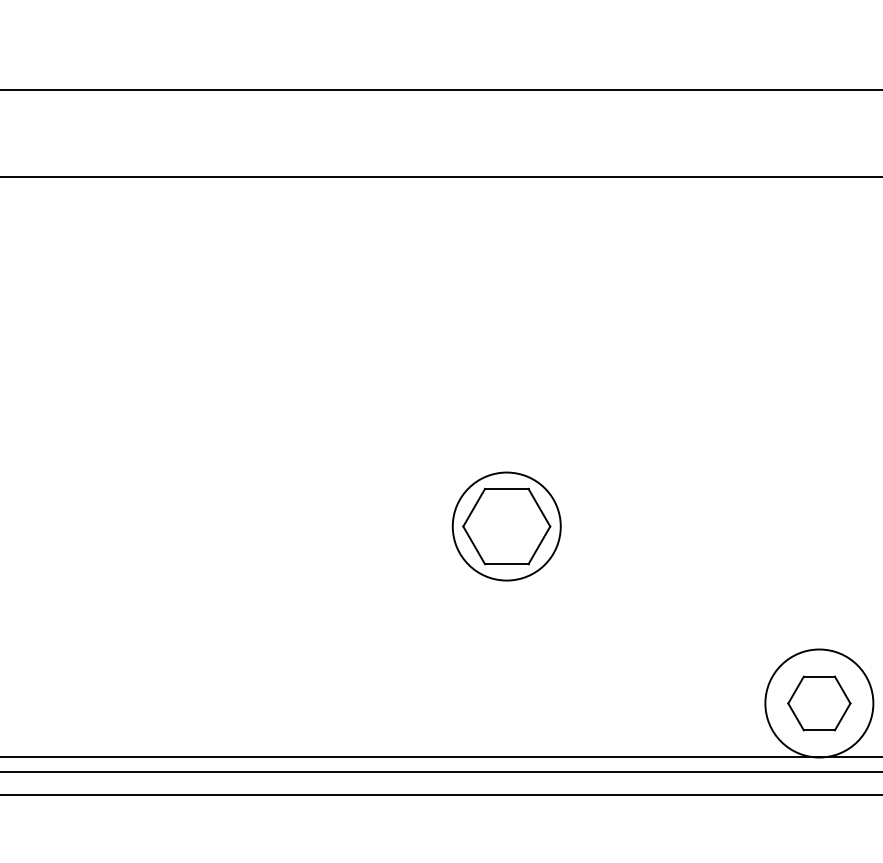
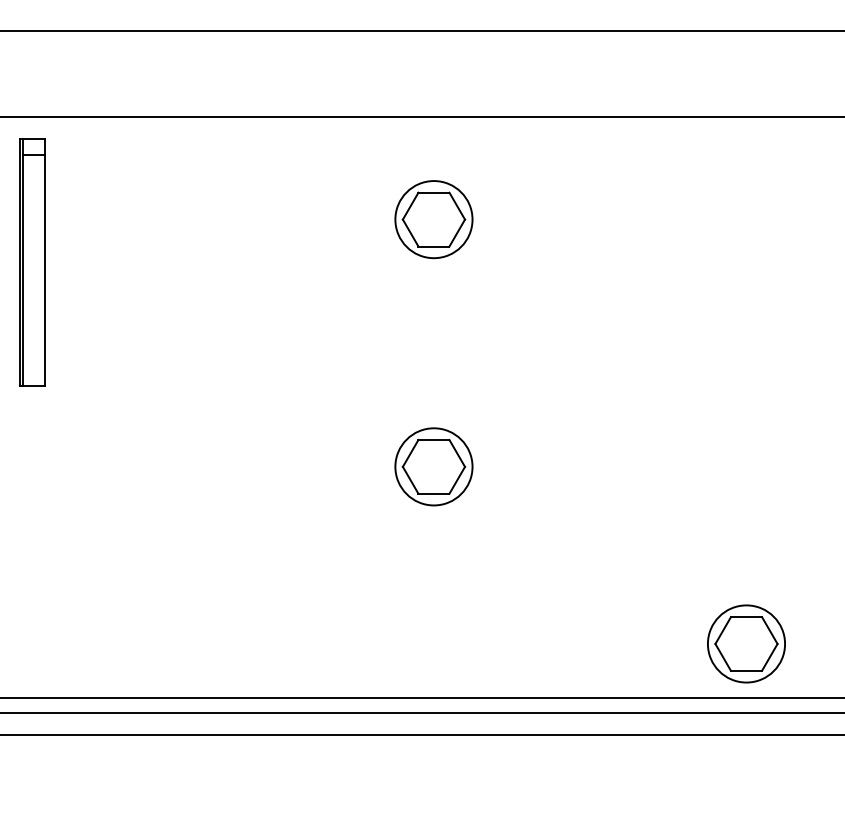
part: (506, 278) -> (433, 218), added
part: (105, 321) -> (32, 261), added
part: (506, 525) -> (433, 465), size x0.71
circle: (818, 703) -> (745, 643), size x0.71

